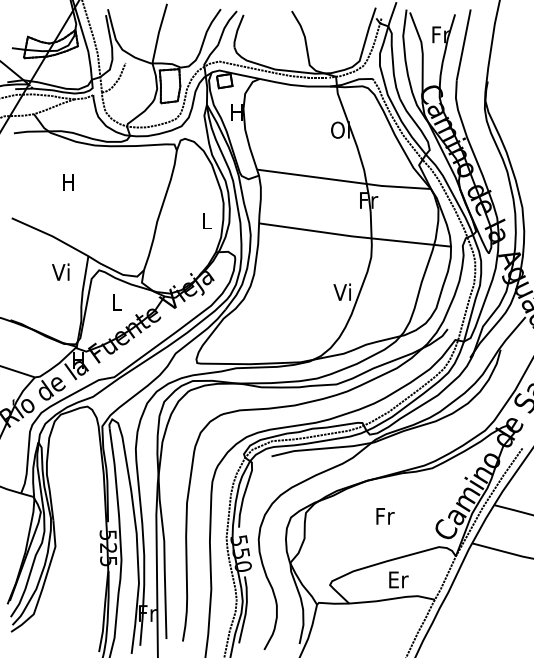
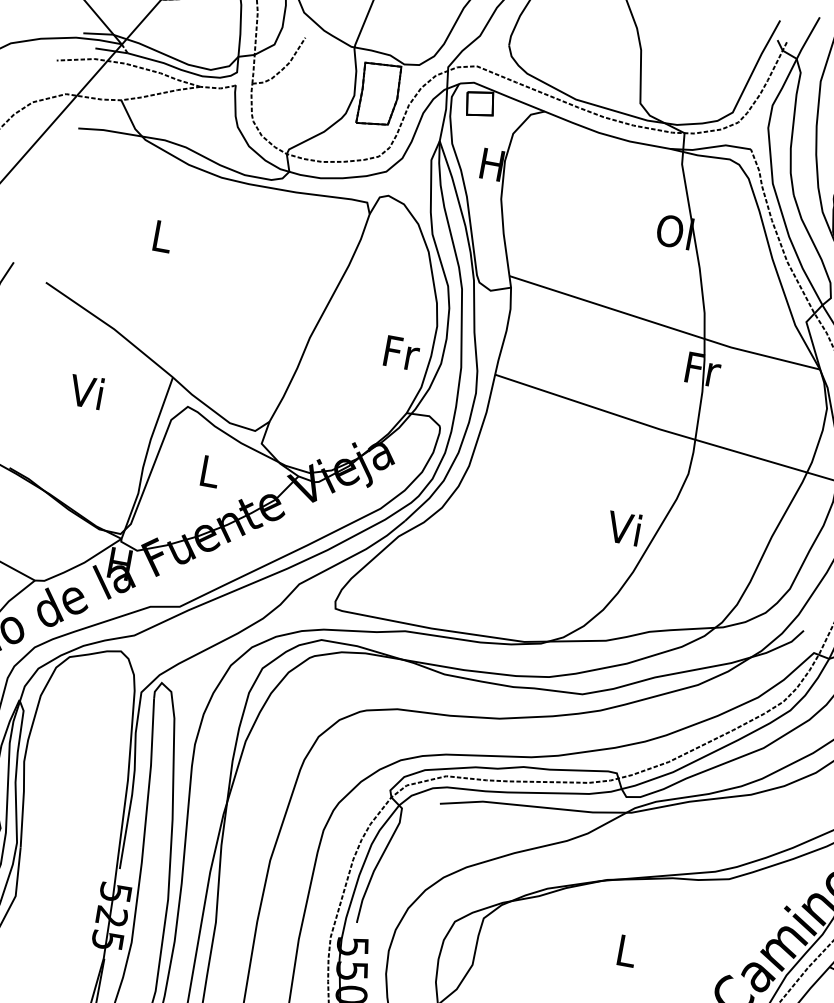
text: (68, 182) -> (161, 236), H -> L
text: (207, 220) -> (402, 352), L -> Fr
text: (60, 271) -> (85, 390), moved
text: (385, 516) -> (627, 951), Fr -> L

